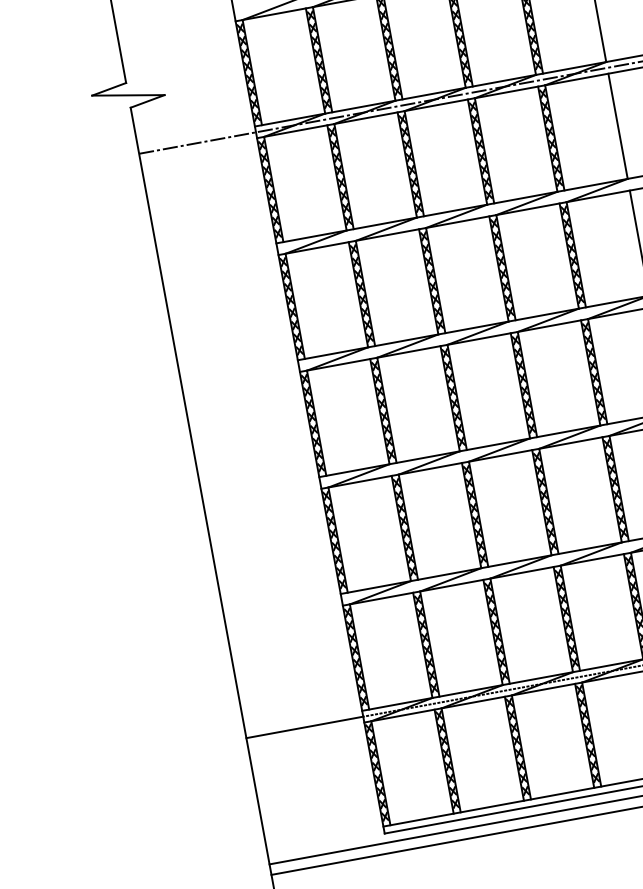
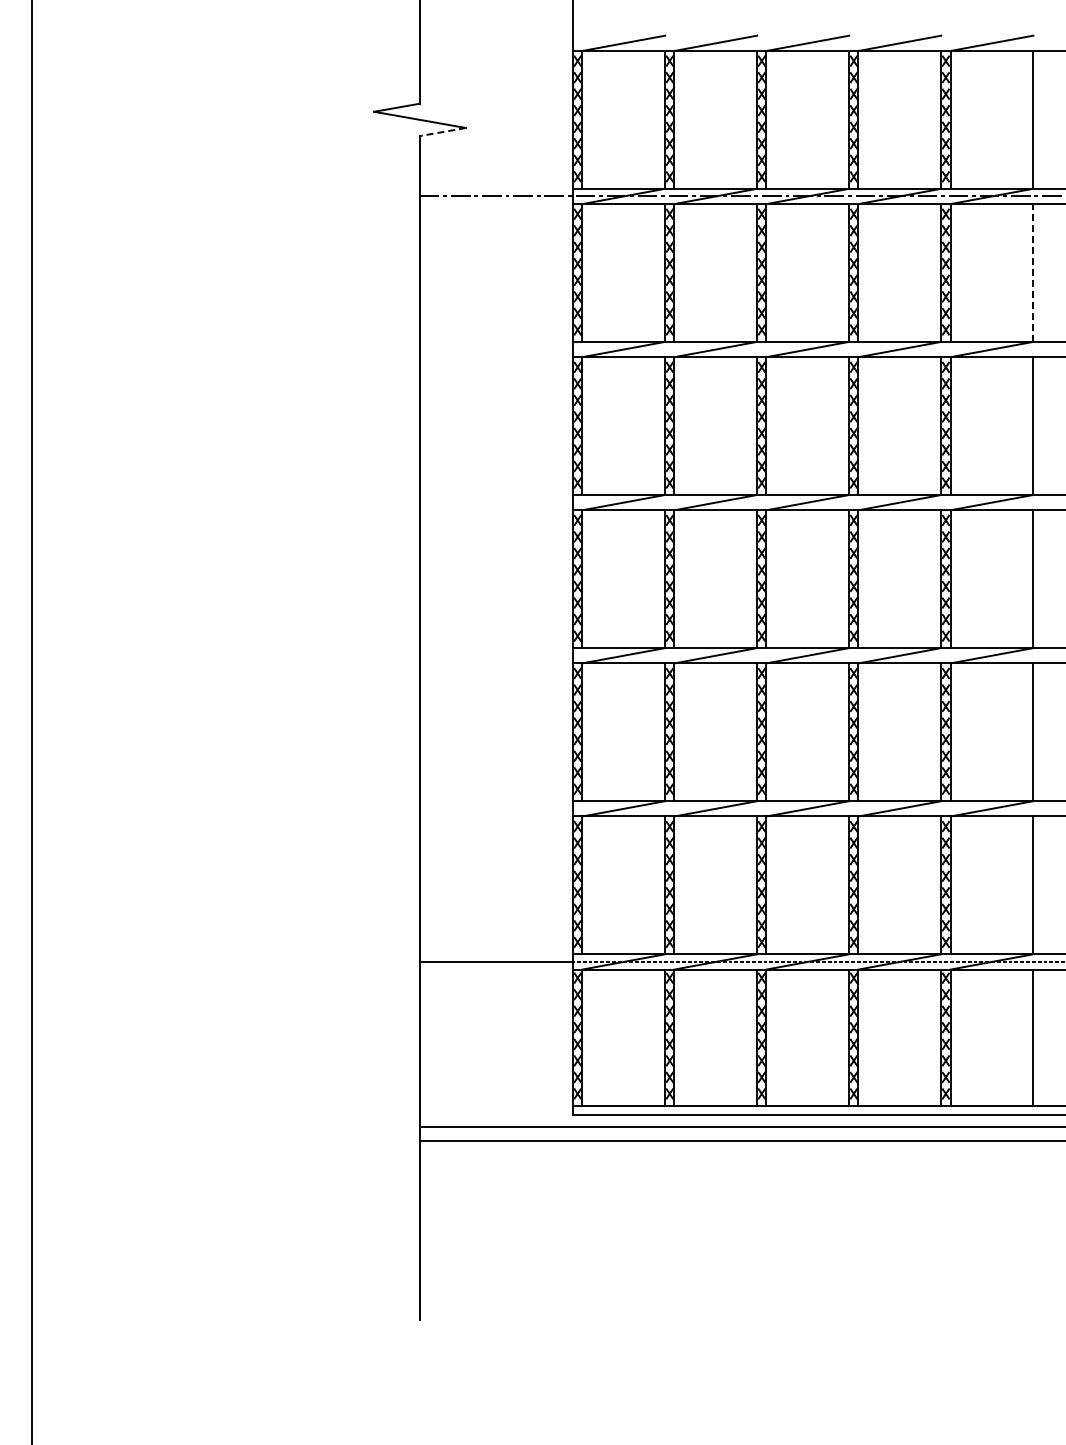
line: (147, 101) -> (442, 132), solid -> dashed
line: (618, 125) -> (1033, 272), solid -> dashed

